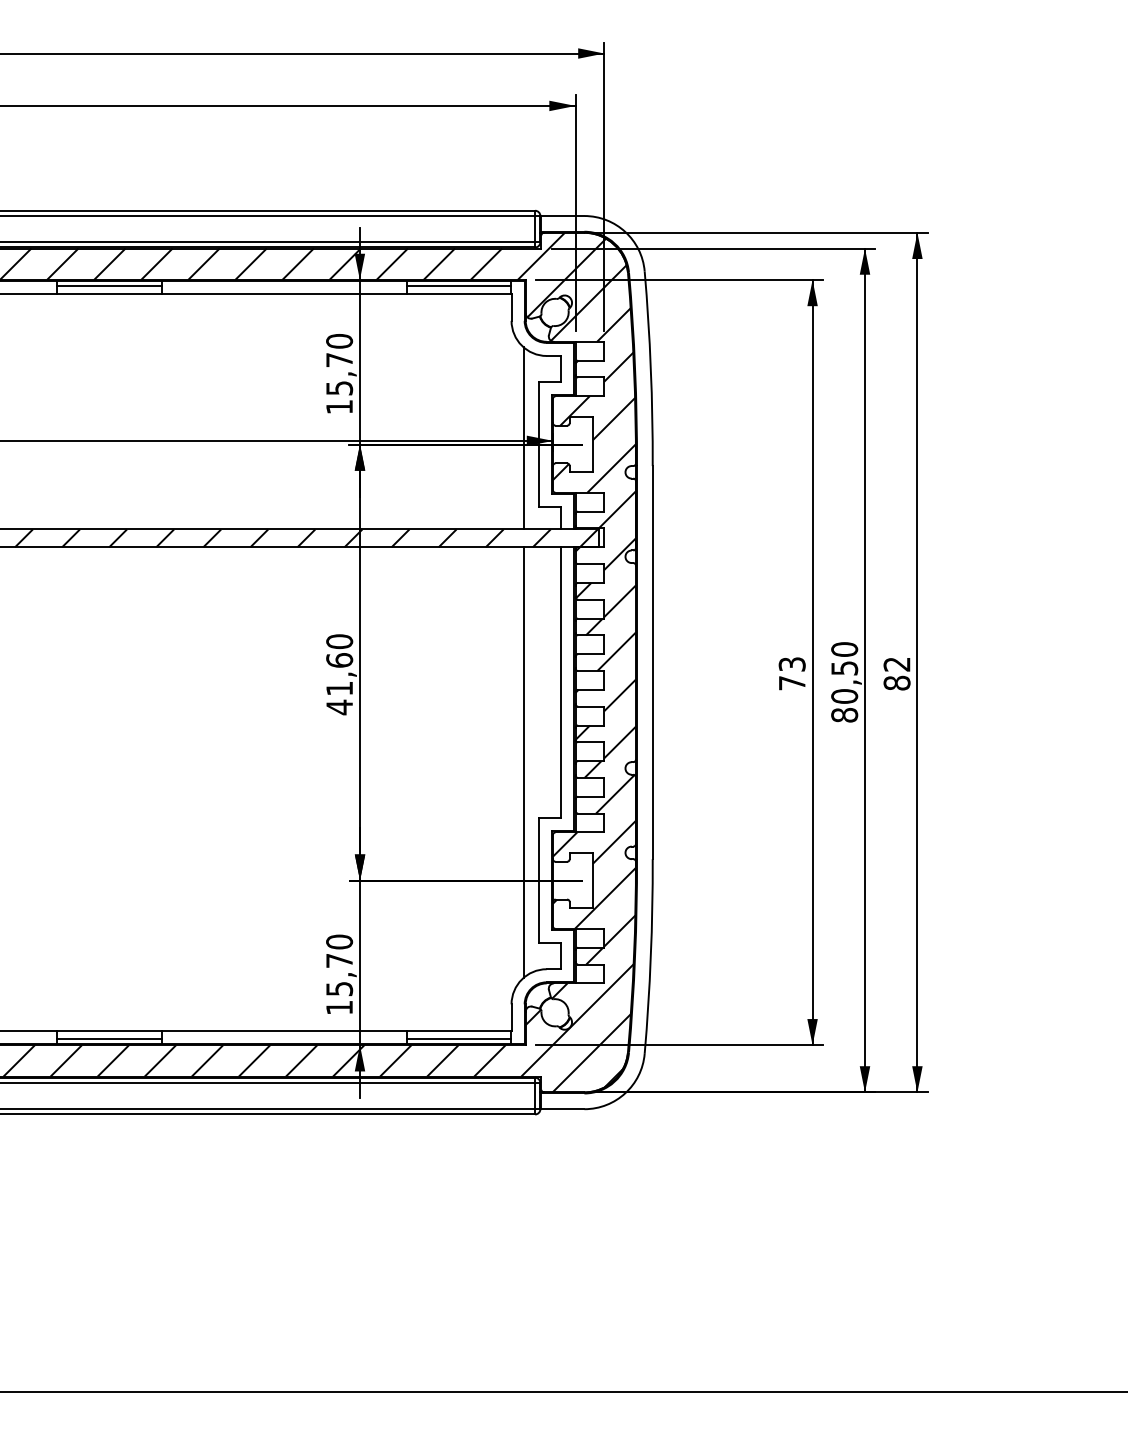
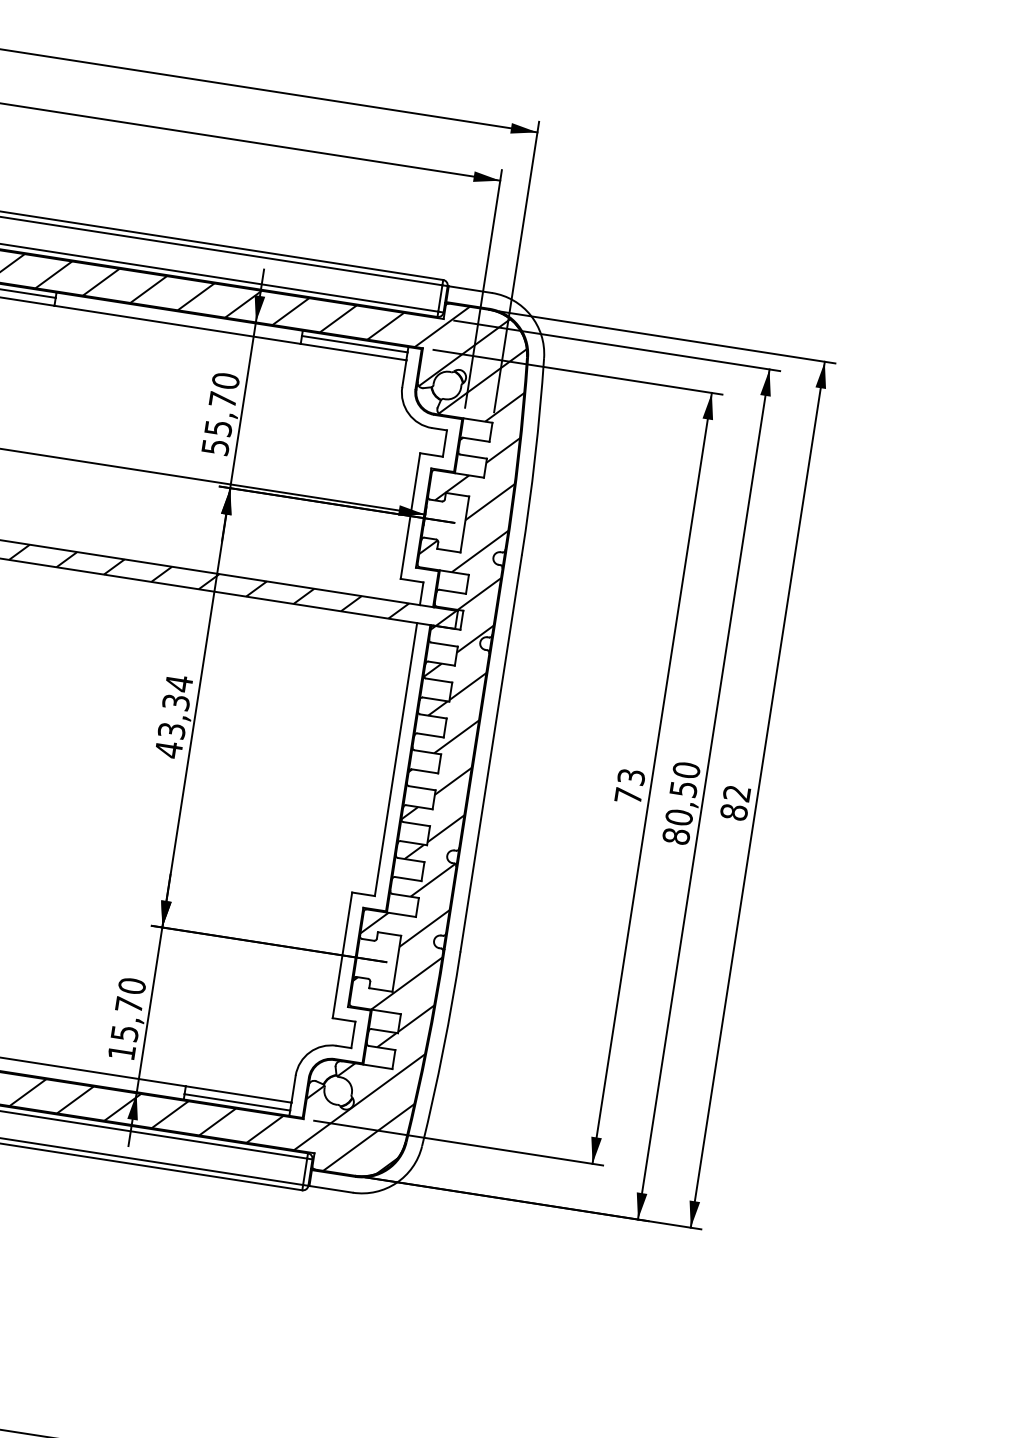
text: (339, 407) -> (215, 447), 15,70 -> 55,70
line: (523, 438) -> (395, 507), removed
text: (339, 664) -> (175, 706), 41,60 -> 43,34
line: (523, 762) -> (345, 833), removed

